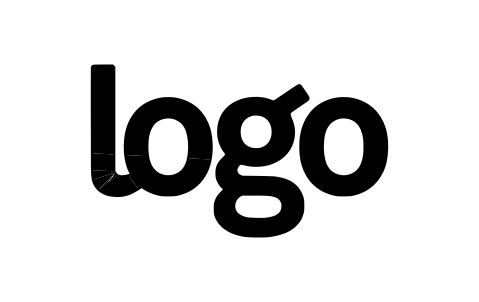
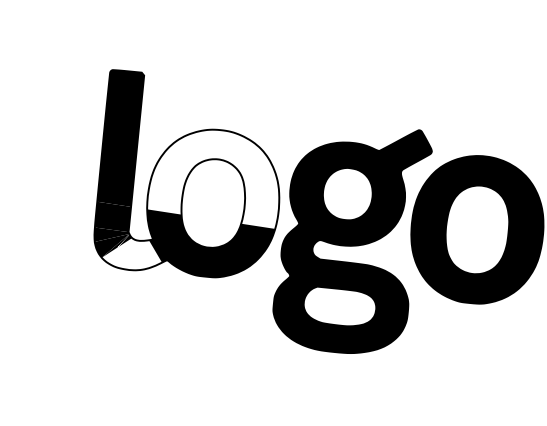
fill: (167, 128) -> (214, 175), removed
fill: (118, 185) -> (132, 254), removed

